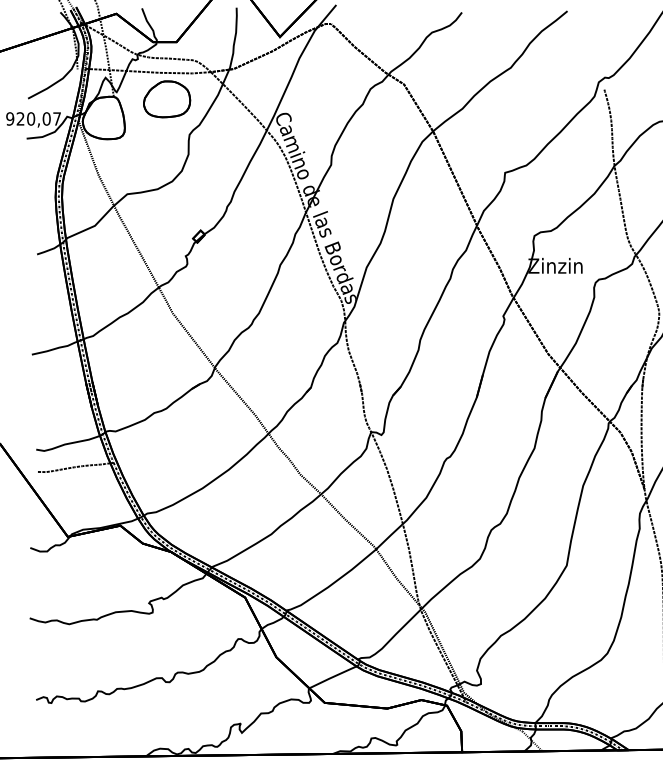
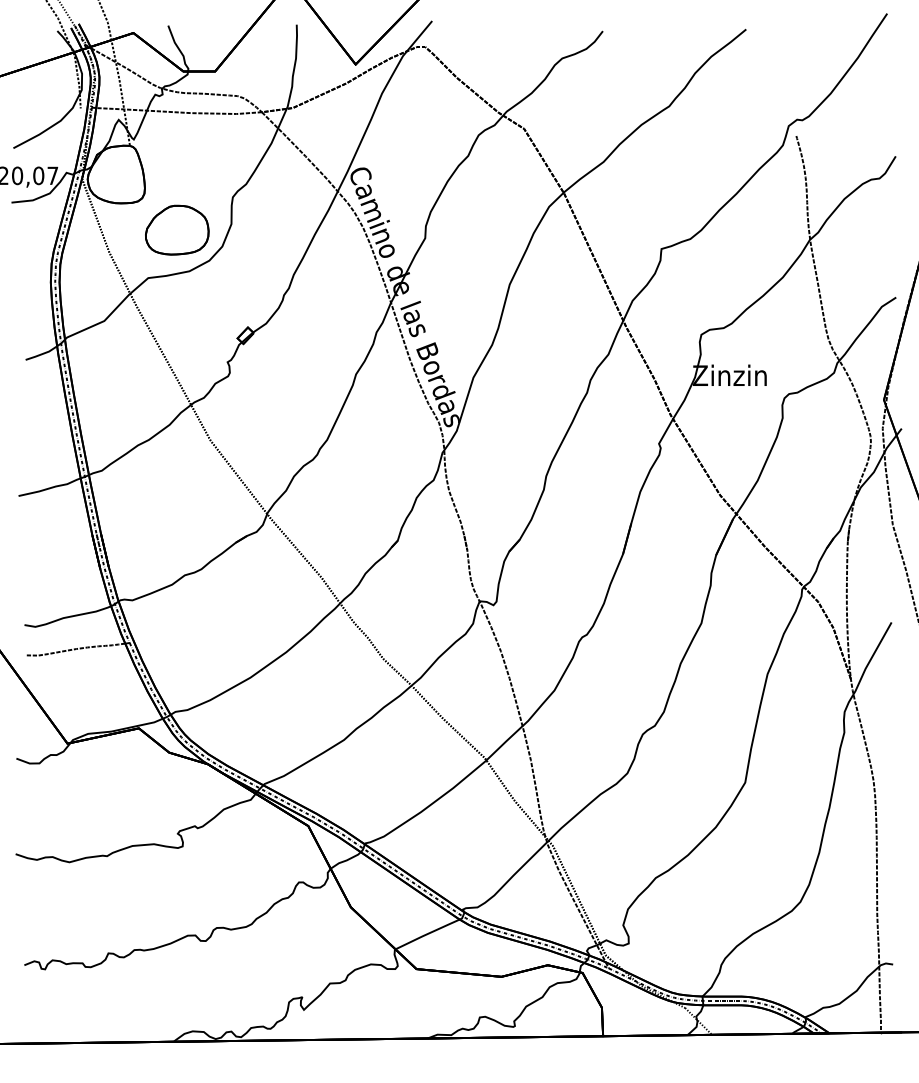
part: (167, 98) -> (177, 229), moved

